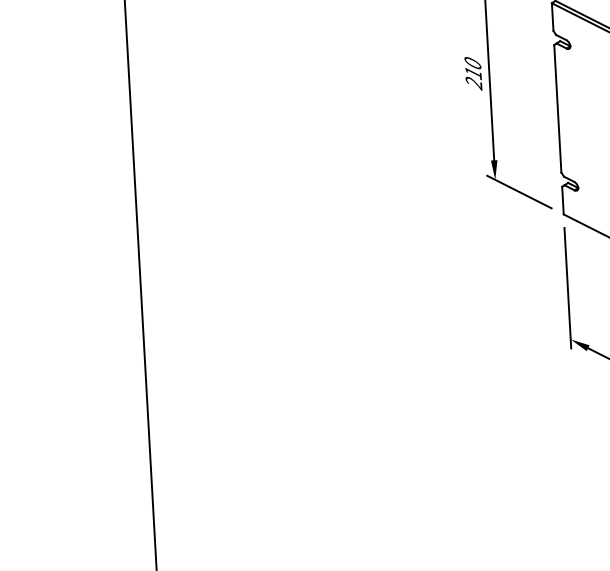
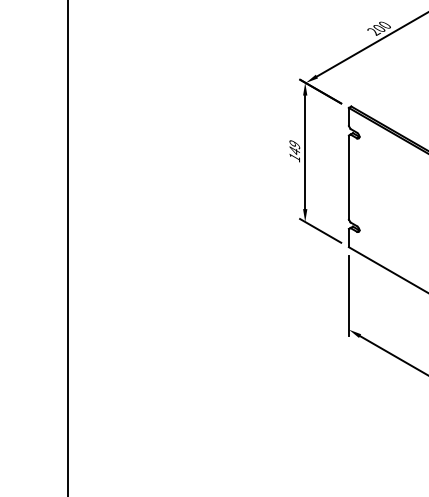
text: (473, 73) -> (294, 151), 210 -> 149

